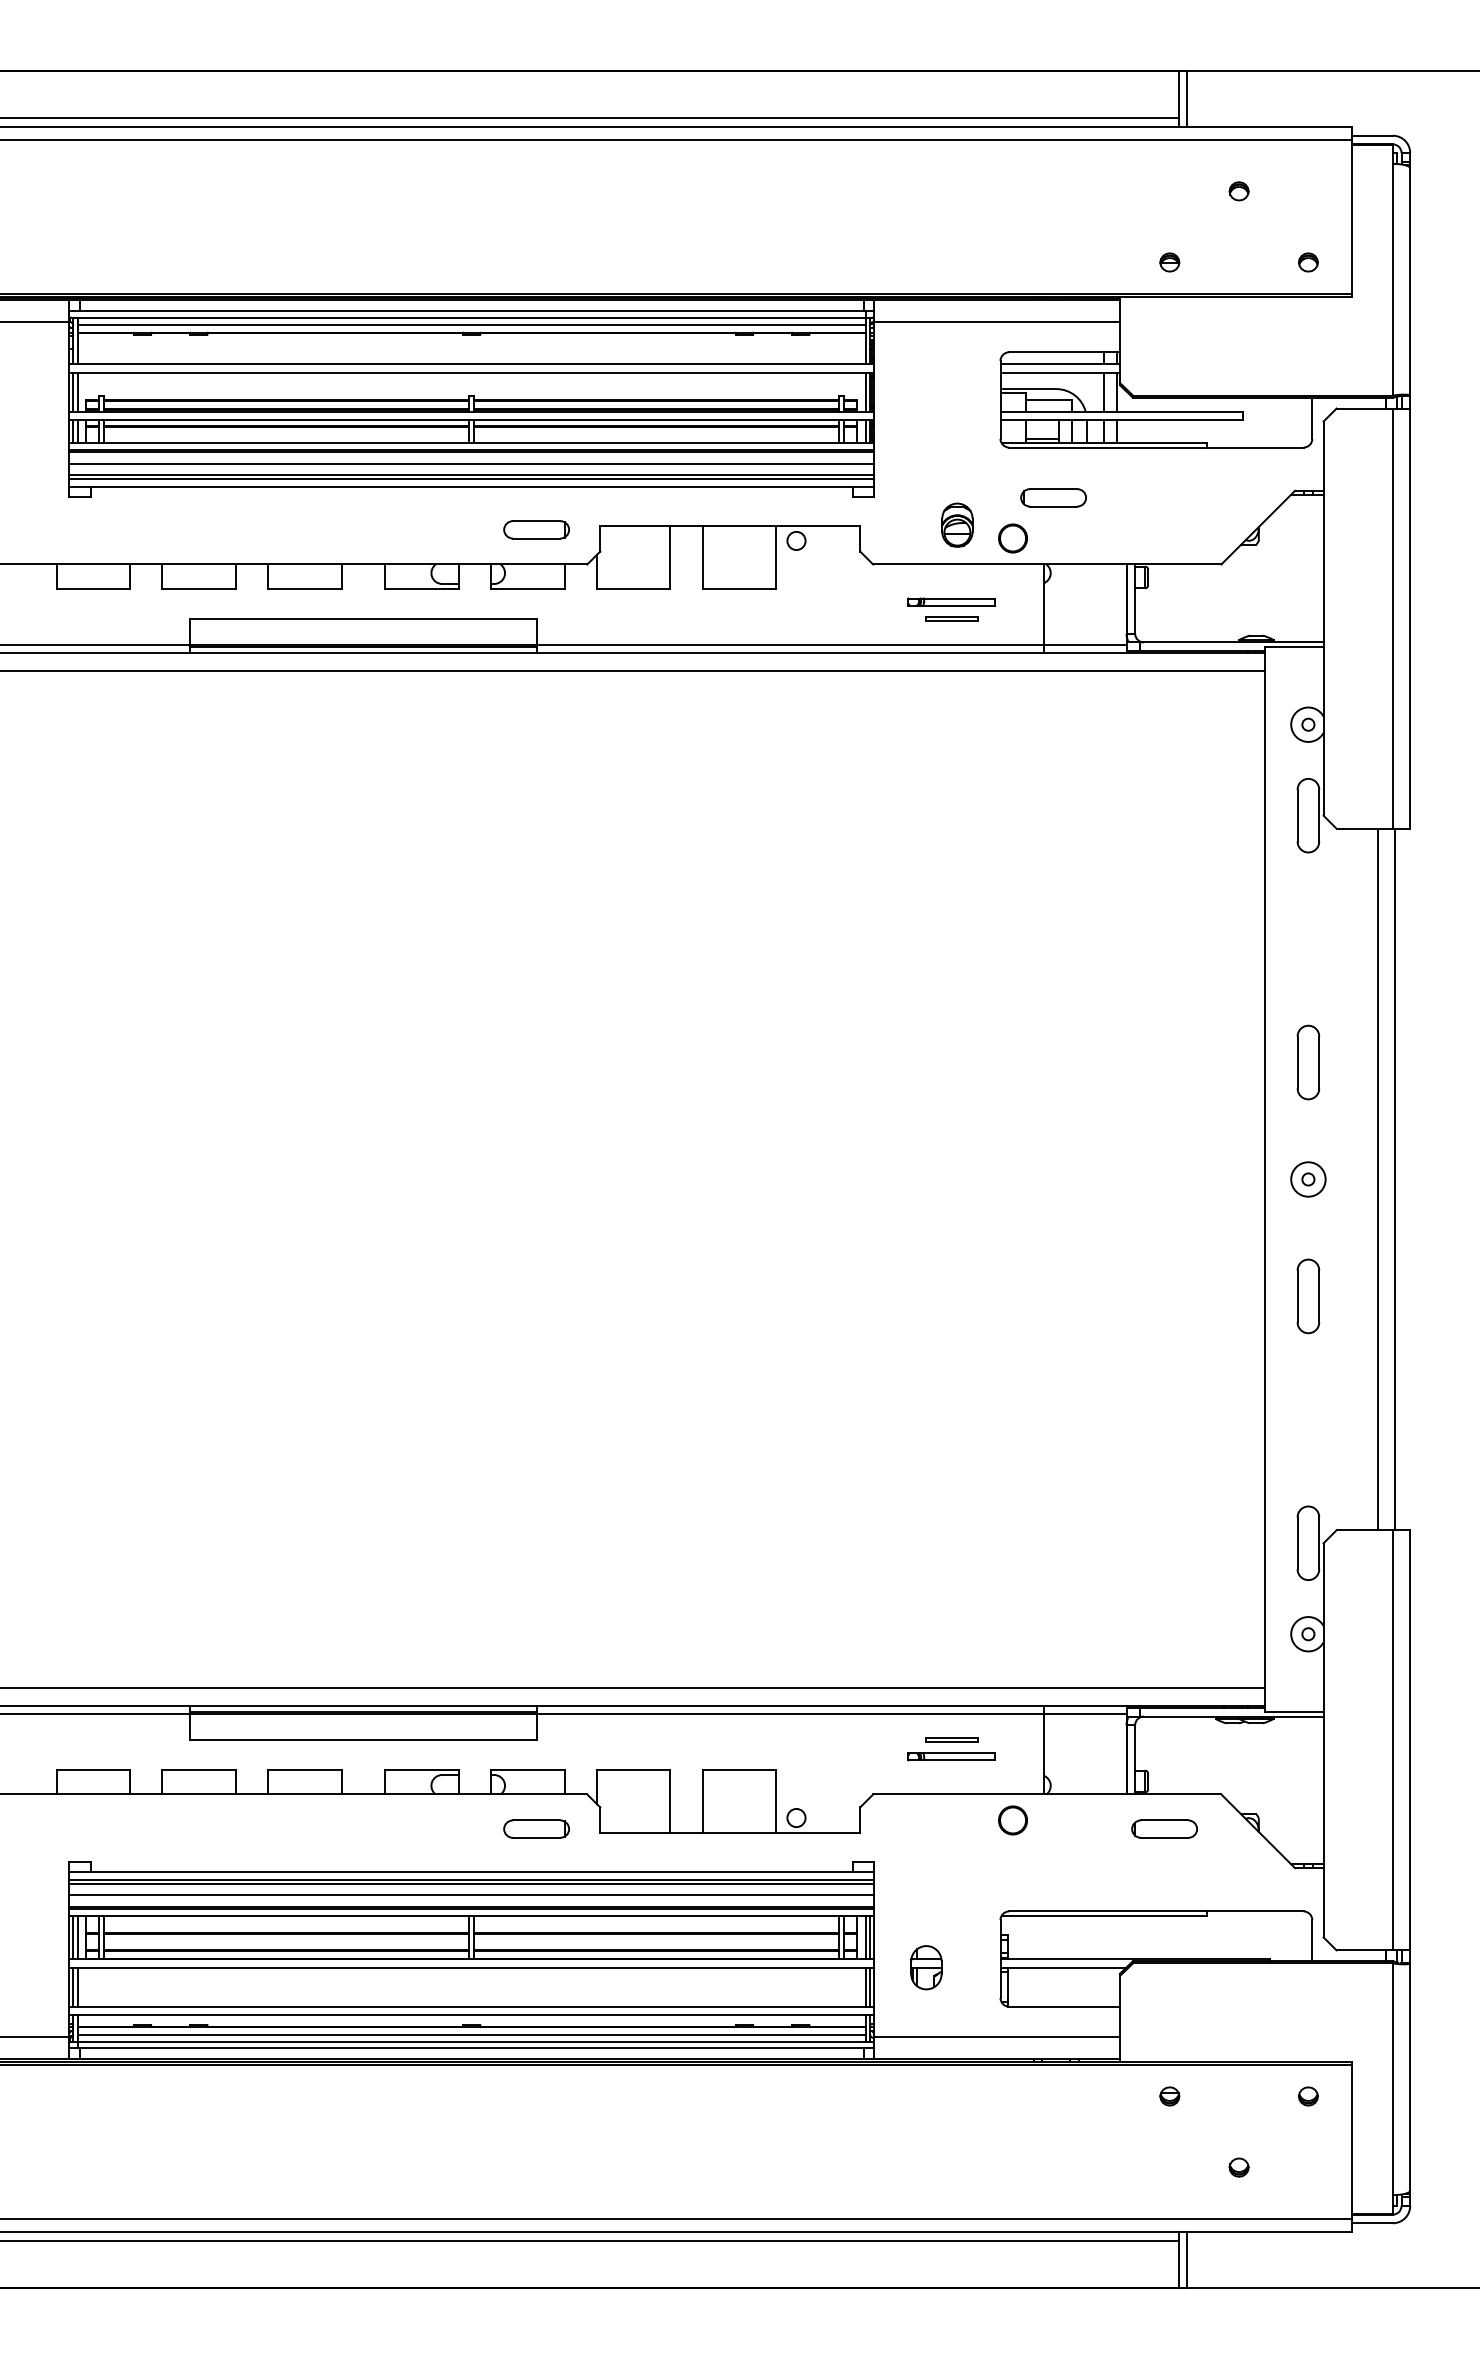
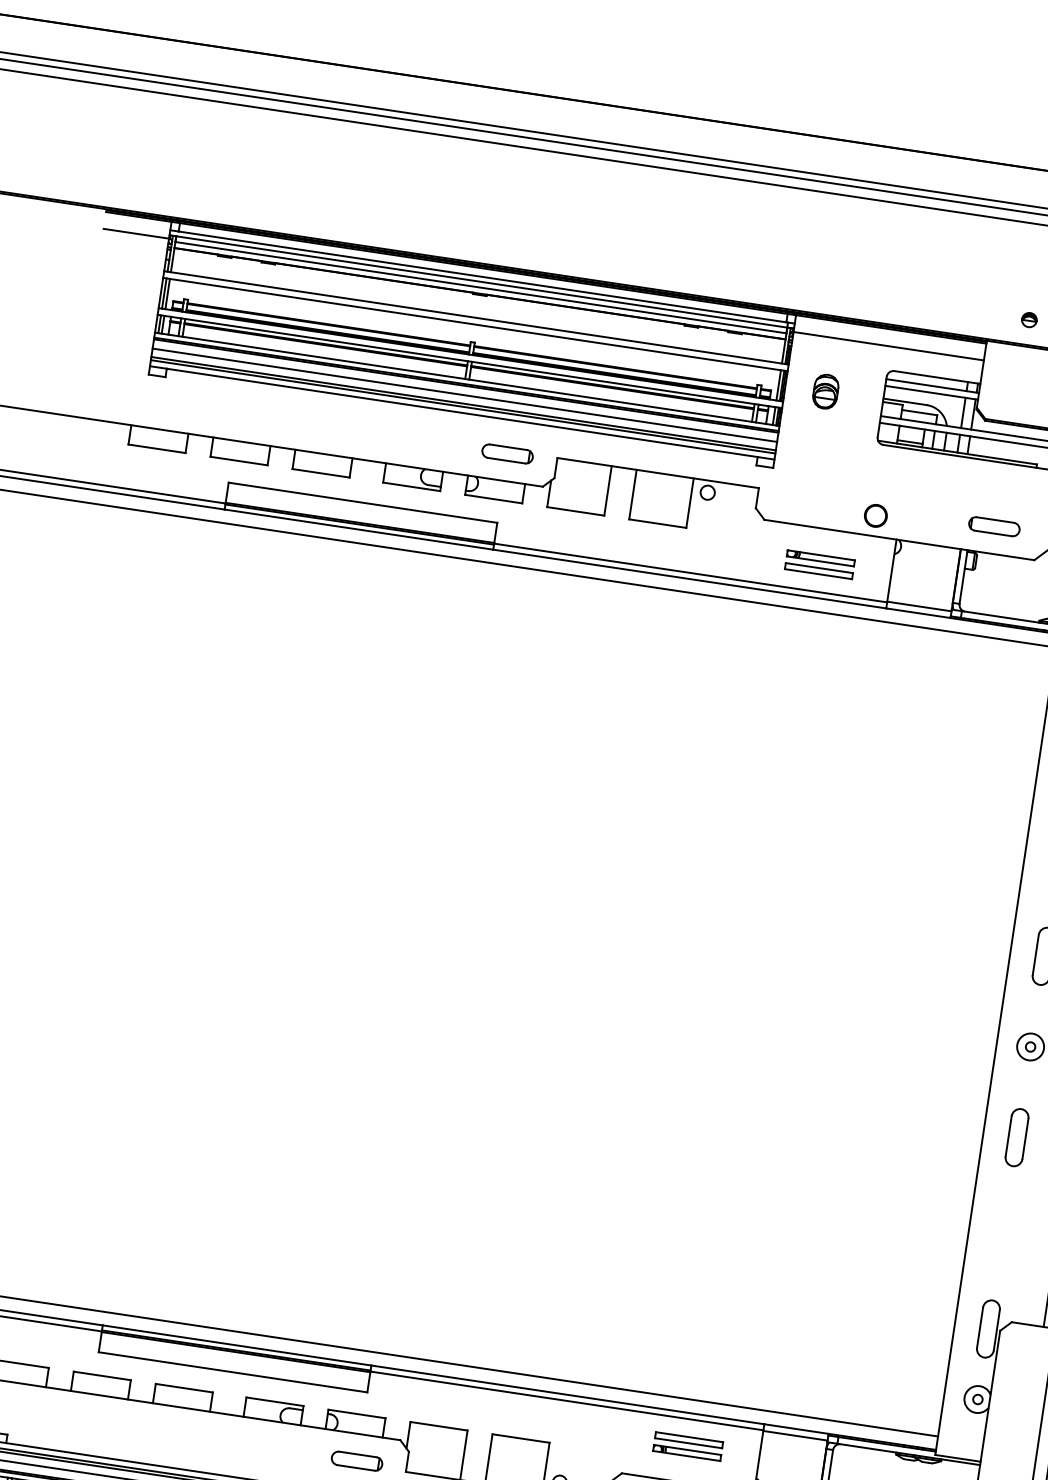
part: (1053, 497) -> (994, 526), moved
part: (957, 524) -> (825, 391), moved
part: (951, 618) -> (818, 570), size x1.67
part: (951, 1739) -> (689, 1439), size x1.67

